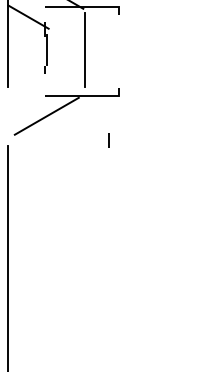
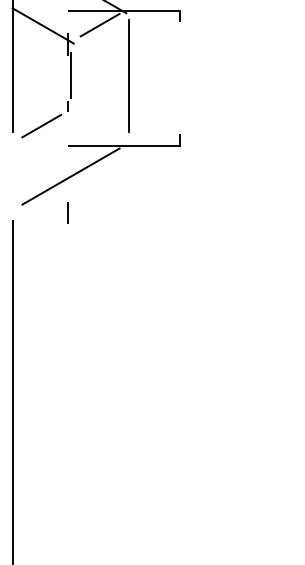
line: (65, 16) -> (99, 24), added
line: (27, 82) -> (41, 125), added
line: (108, 140) -> (67, 213), moved

